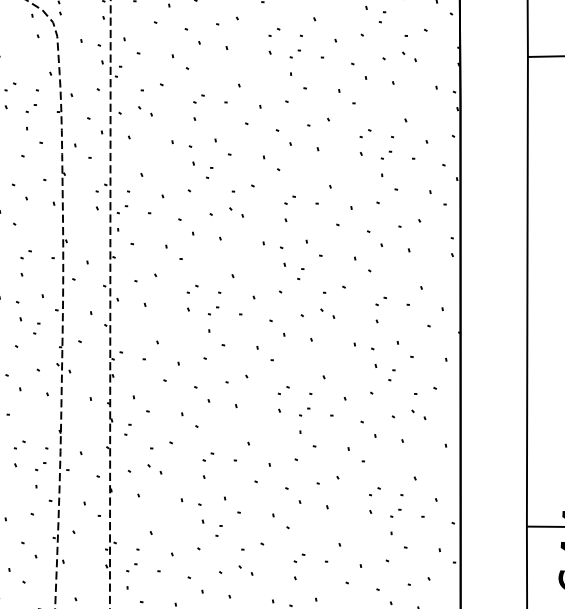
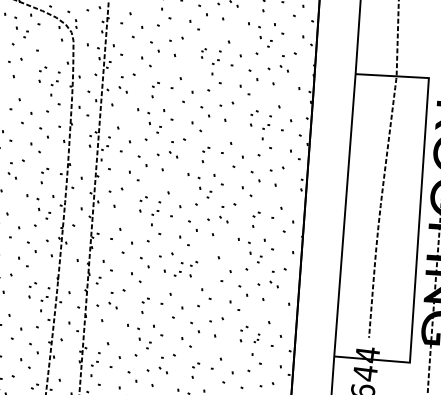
part: (273, 41) -> (203, 53), size x0.6
part: (305, 404) -> (178, 269), moved
part: (396, 506) -> (256, 338), size x0.6

